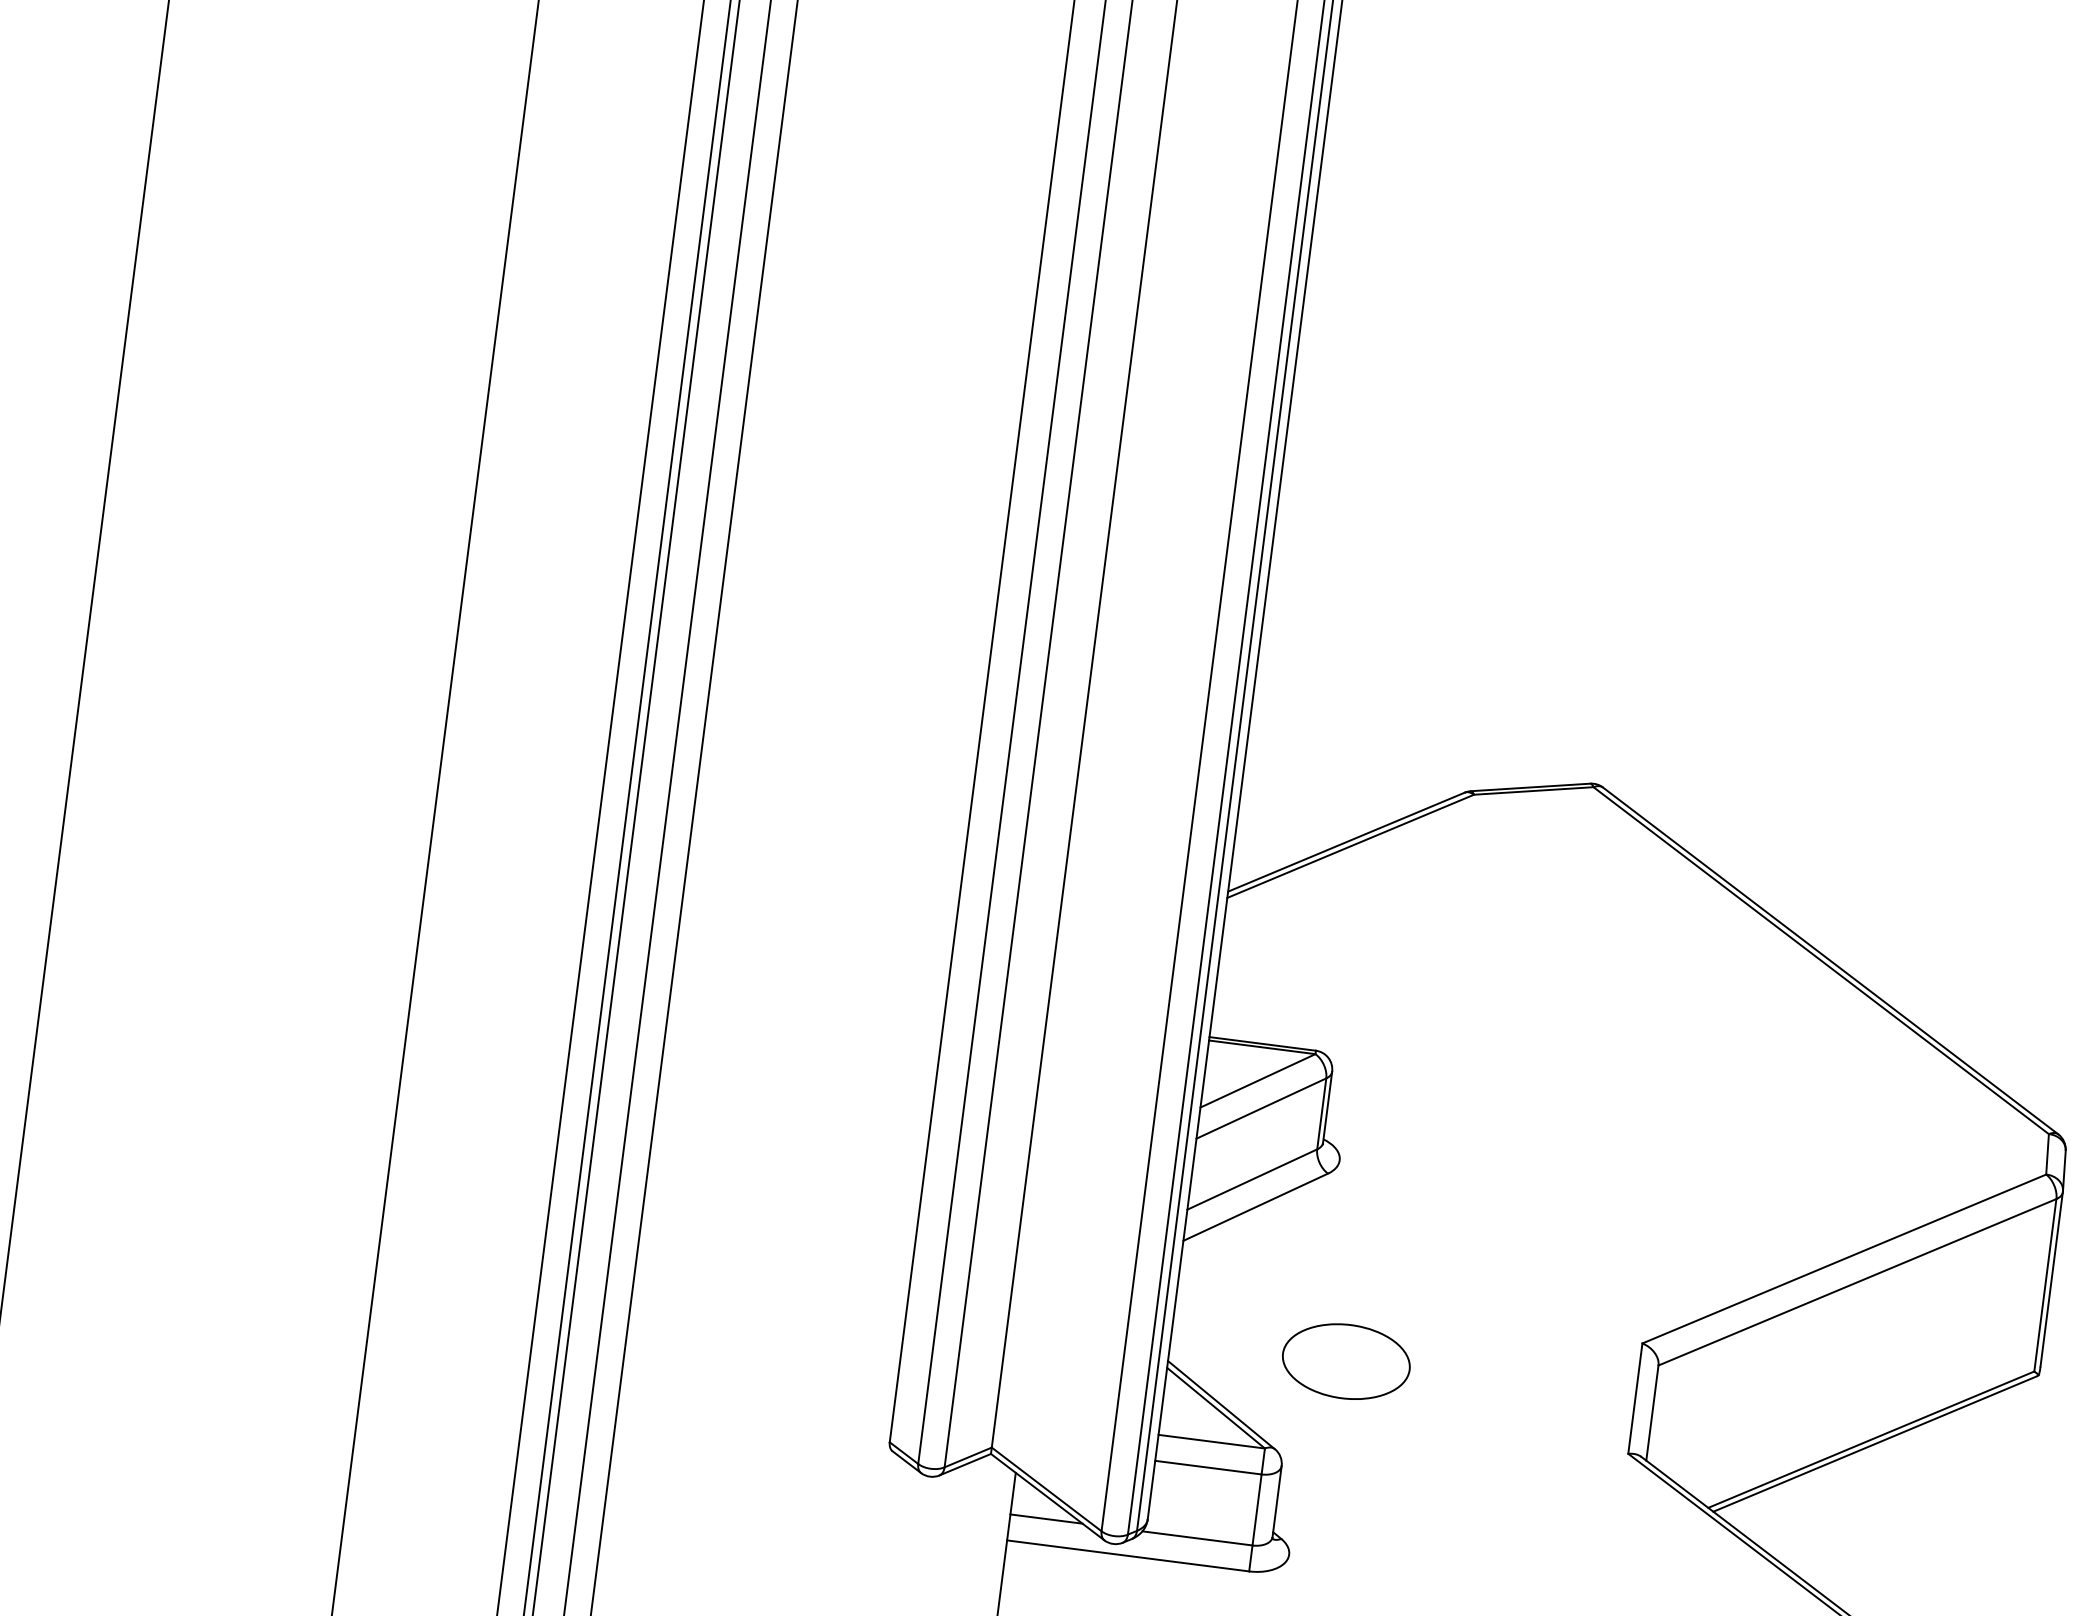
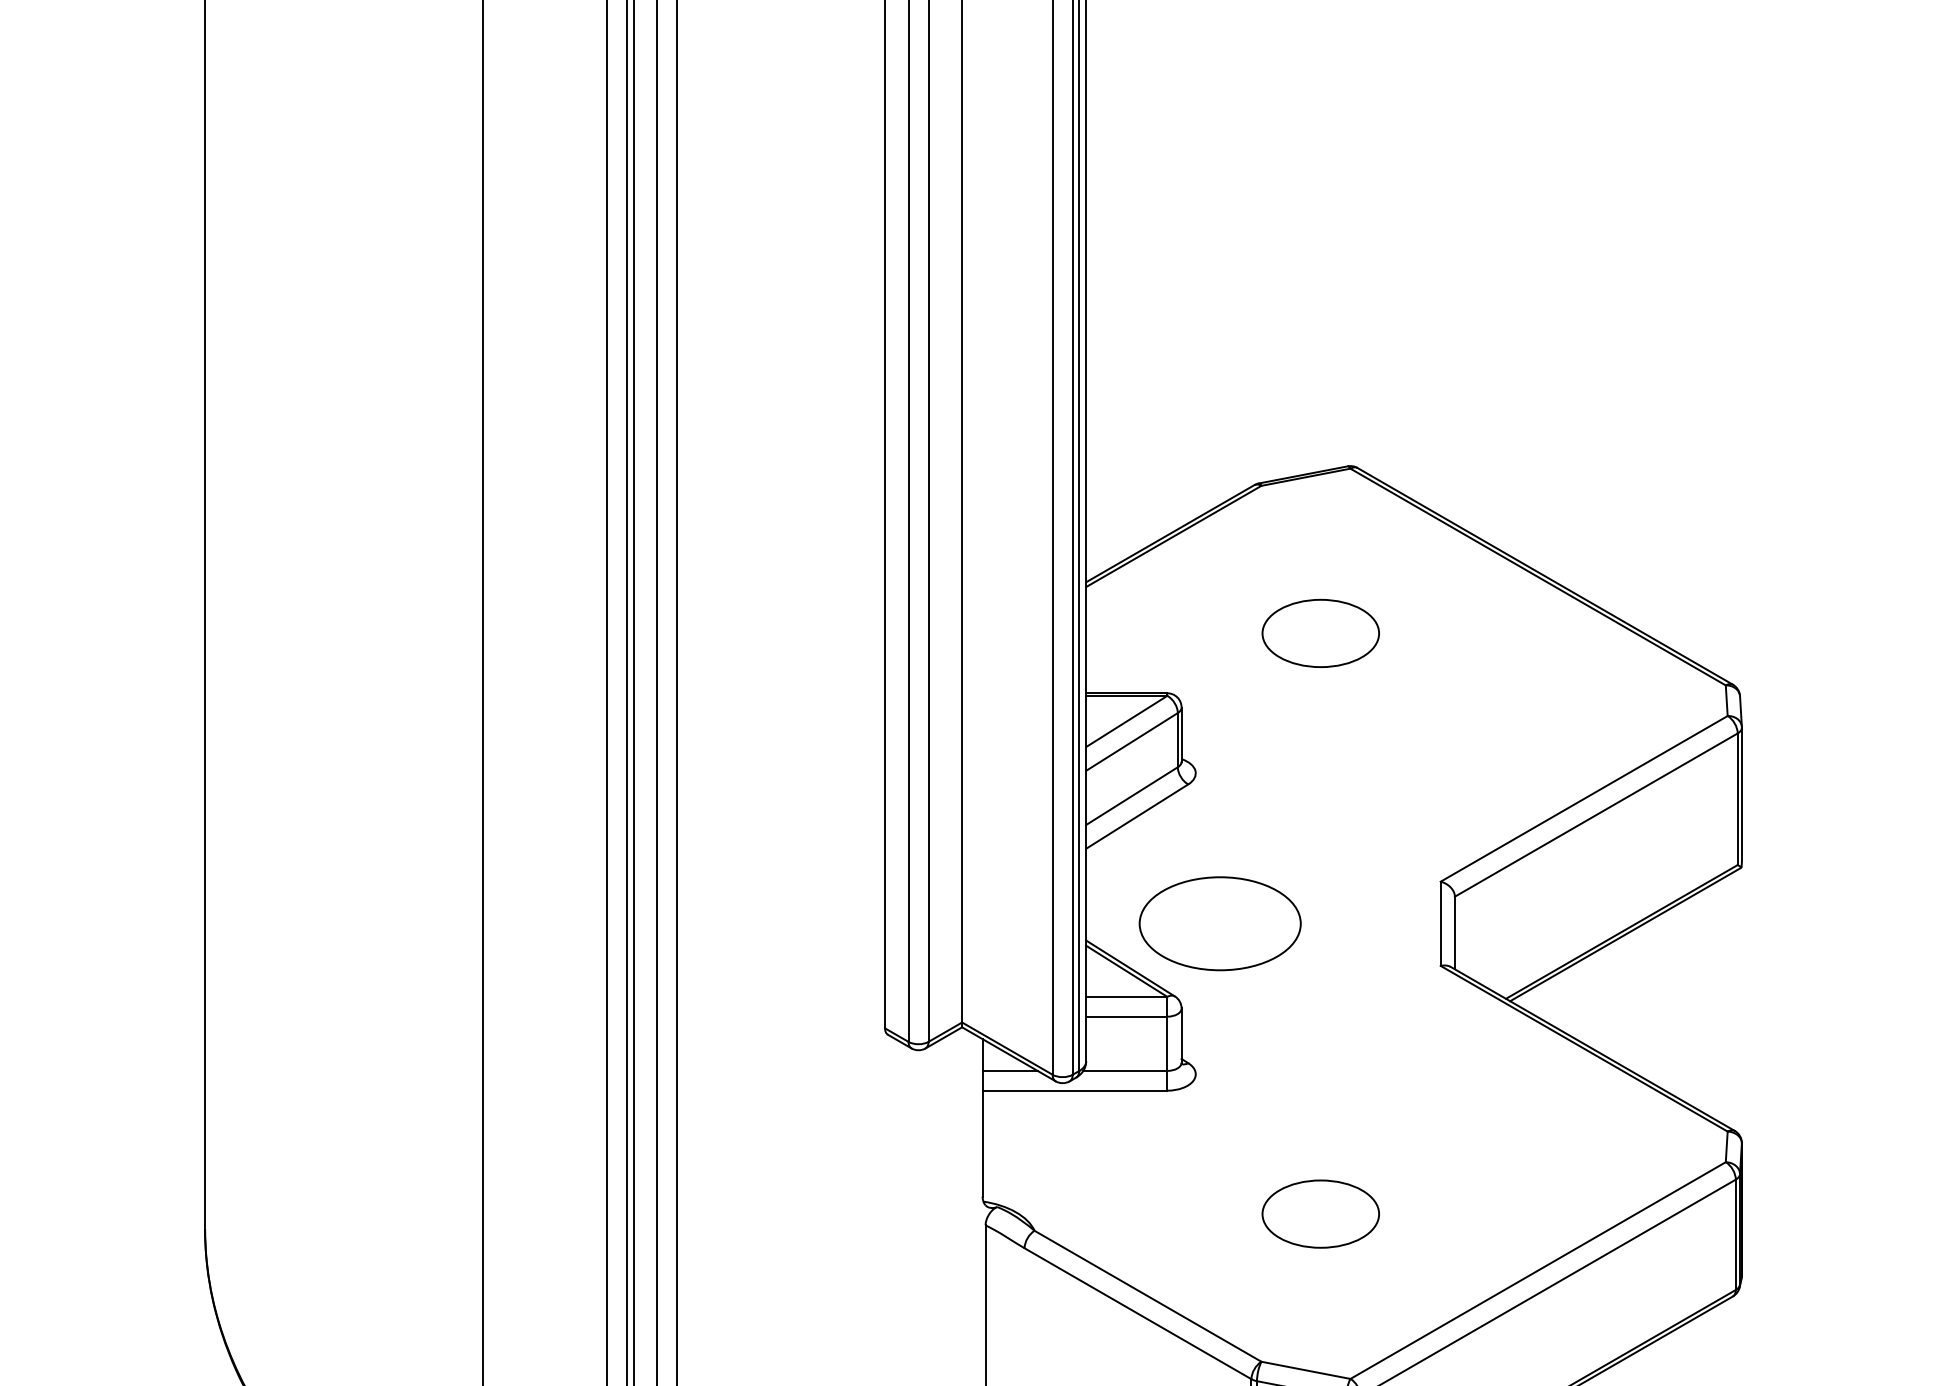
part: (1526, 996) -> (1320, 632), added
part: (1345, 1361) -> (1219, 923), size x1.67

